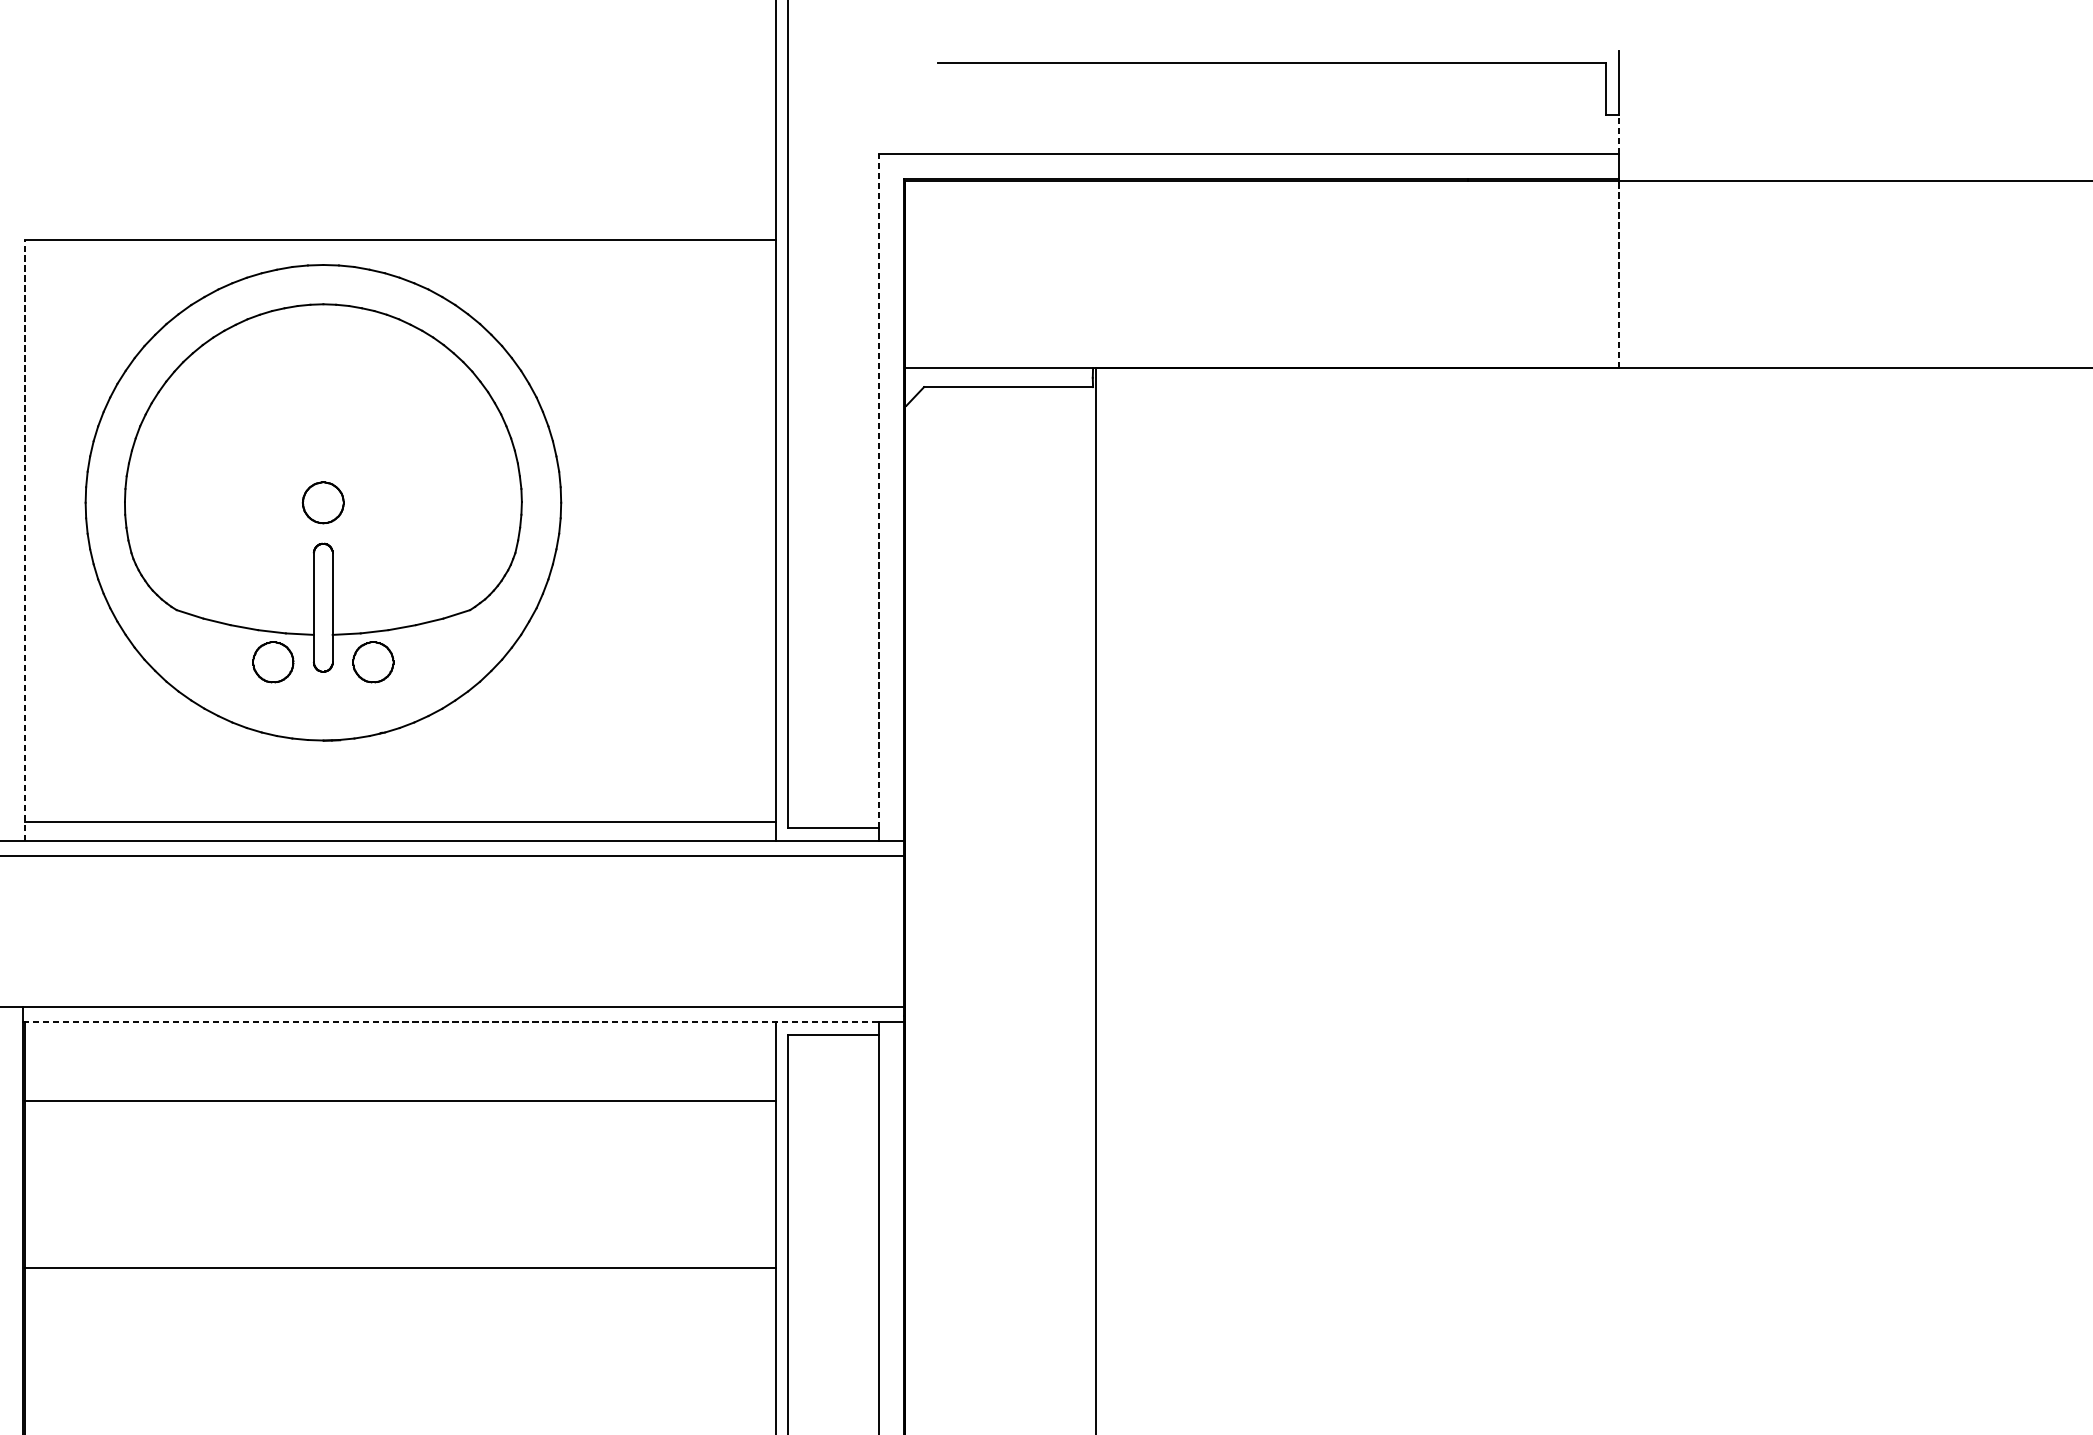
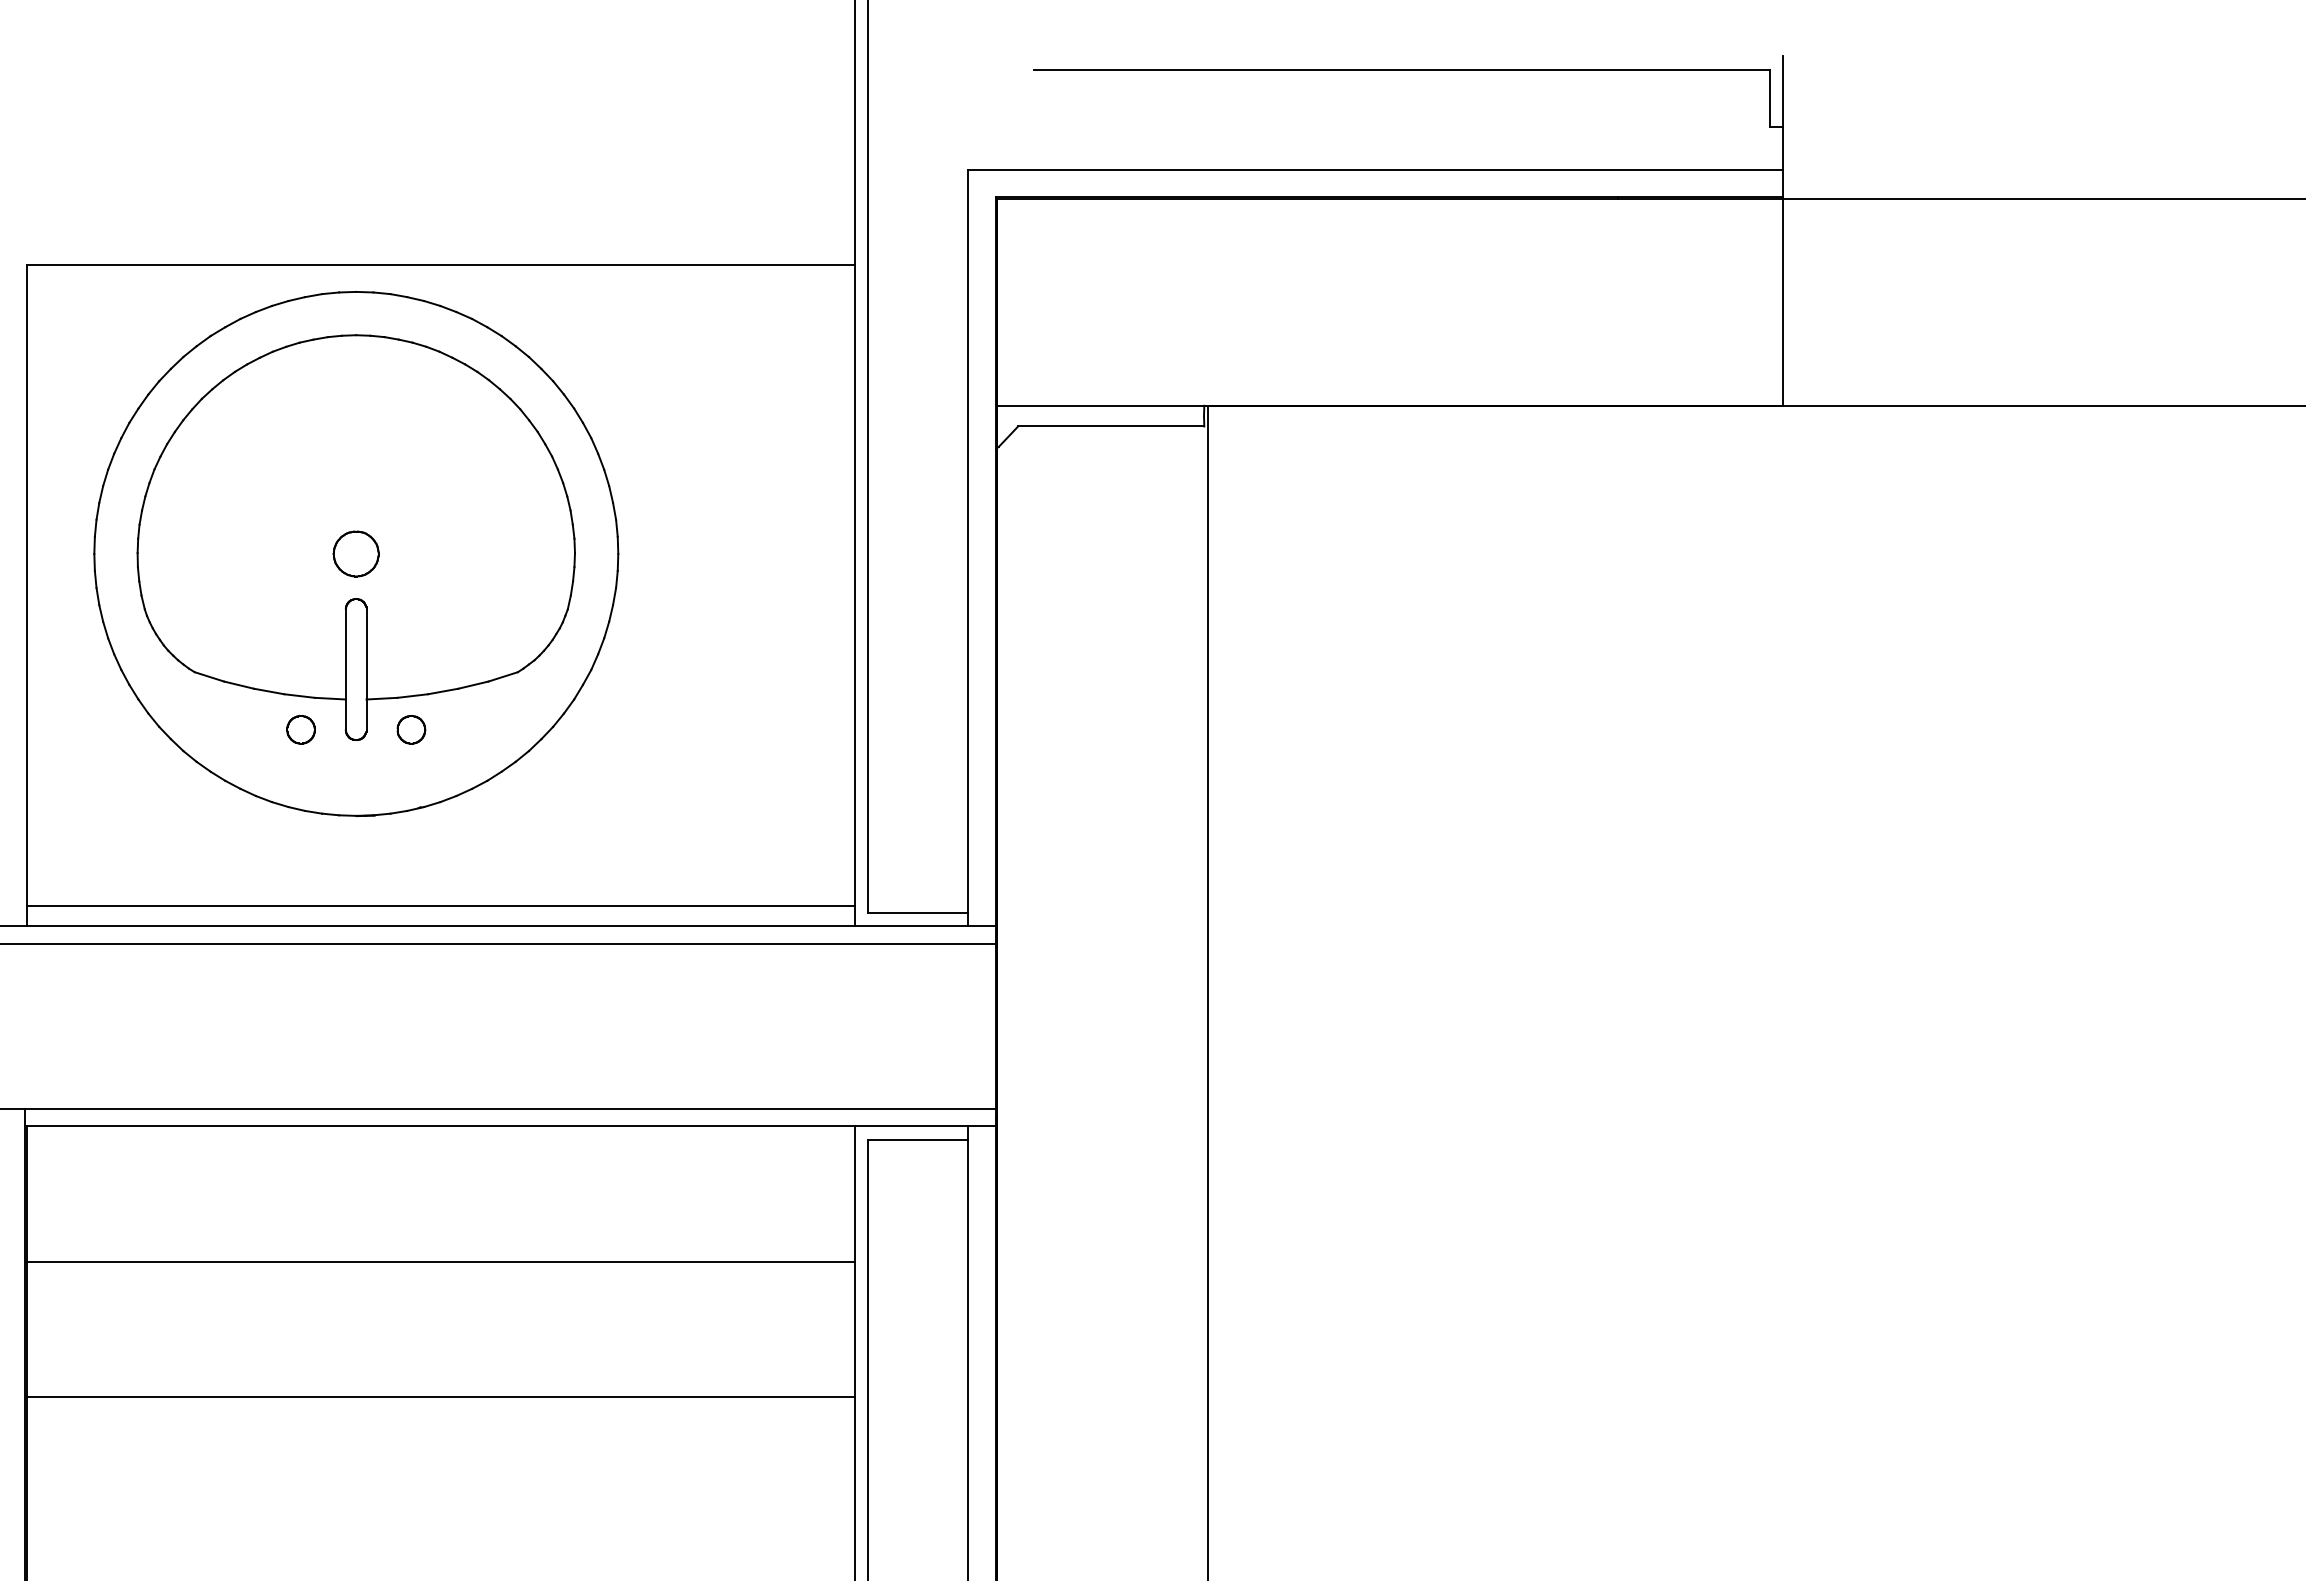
line: (1618, 134) -> (1783, 148), dashed -> solid
line: (1618, 273) -> (1783, 301), dashed -> solid
line: (879, 490) -> (968, 540), dashed -> solid
line: (24, 540) -> (27, 595), dashed -> solid
part: (272, 662) -> (300, 729), size x0.62
part: (373, 662) -> (411, 729), size x0.62
line: (451, 1022) -> (497, 1126), dashed -> solid
line: (399, 1101) -> (440, 1262), moved

